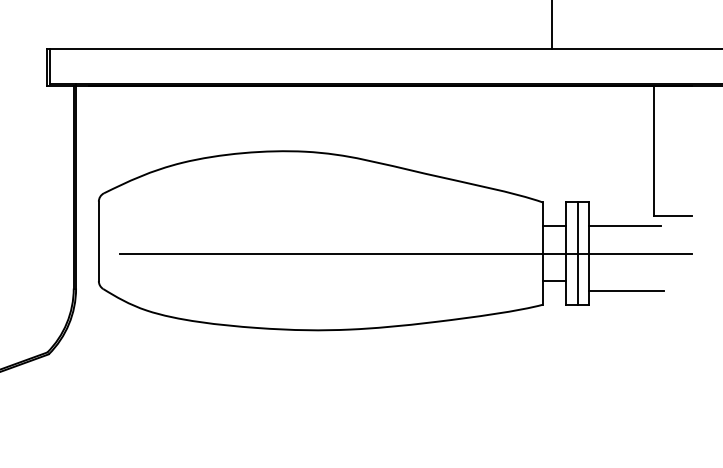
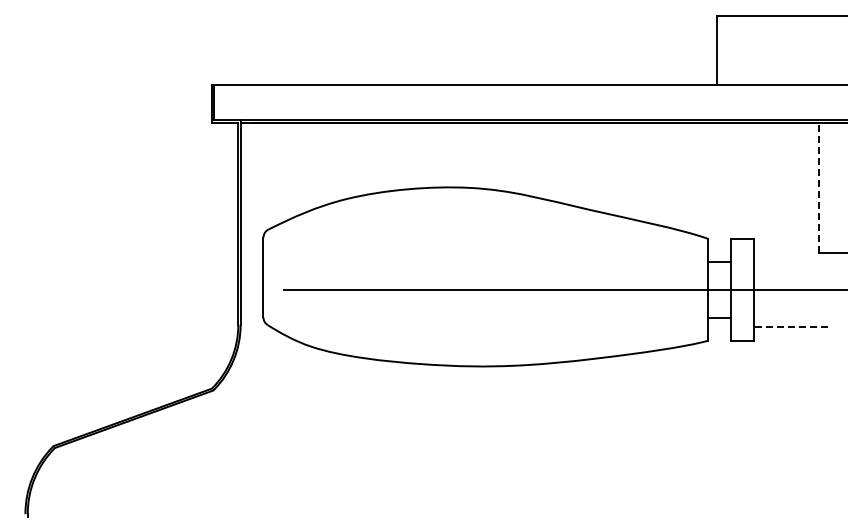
line: (654, 151) -> (819, 187), solid -> dashed
line: (625, 225) -> (790, 261), removed
line: (577, 253) -> (742, 289), removed
line: (625, 290) -> (790, 326), solid -> dashed

